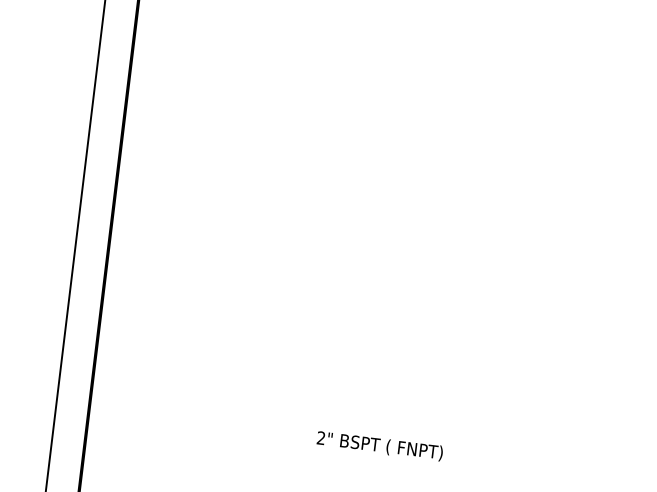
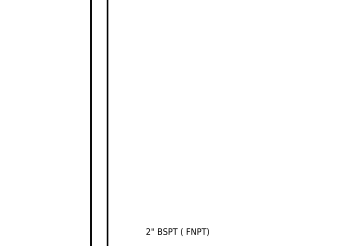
text: (379, 445) -> (177, 231), moved

